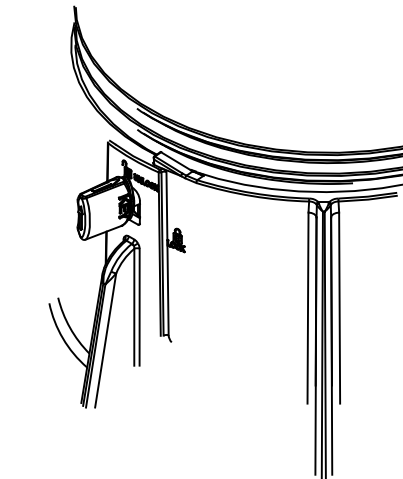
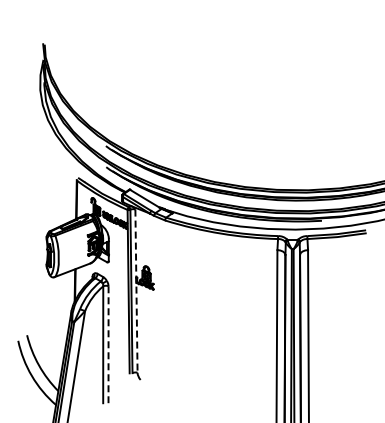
line: (167, 253) -> (136, 291), solid -> dashed
line: (139, 307) -> (108, 345), solid -> dashed

